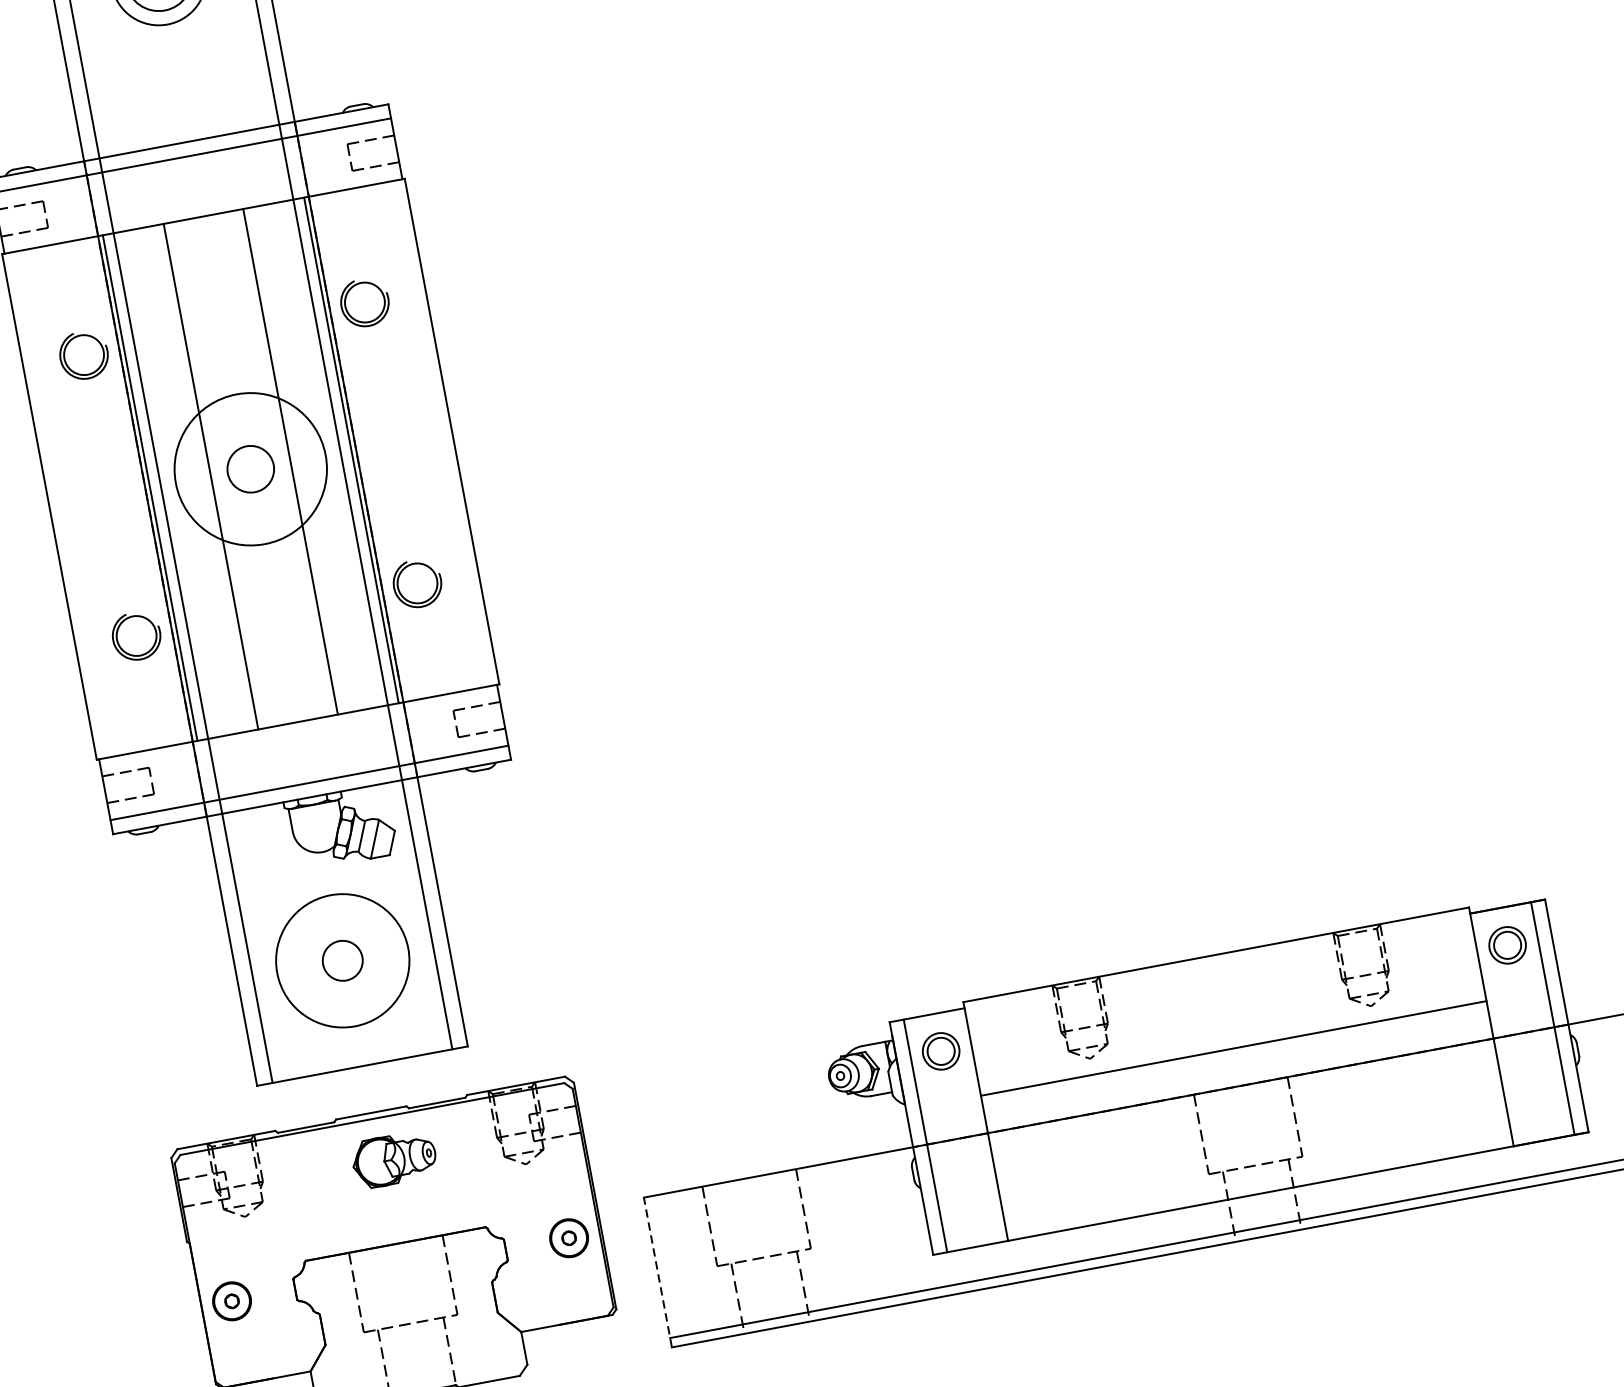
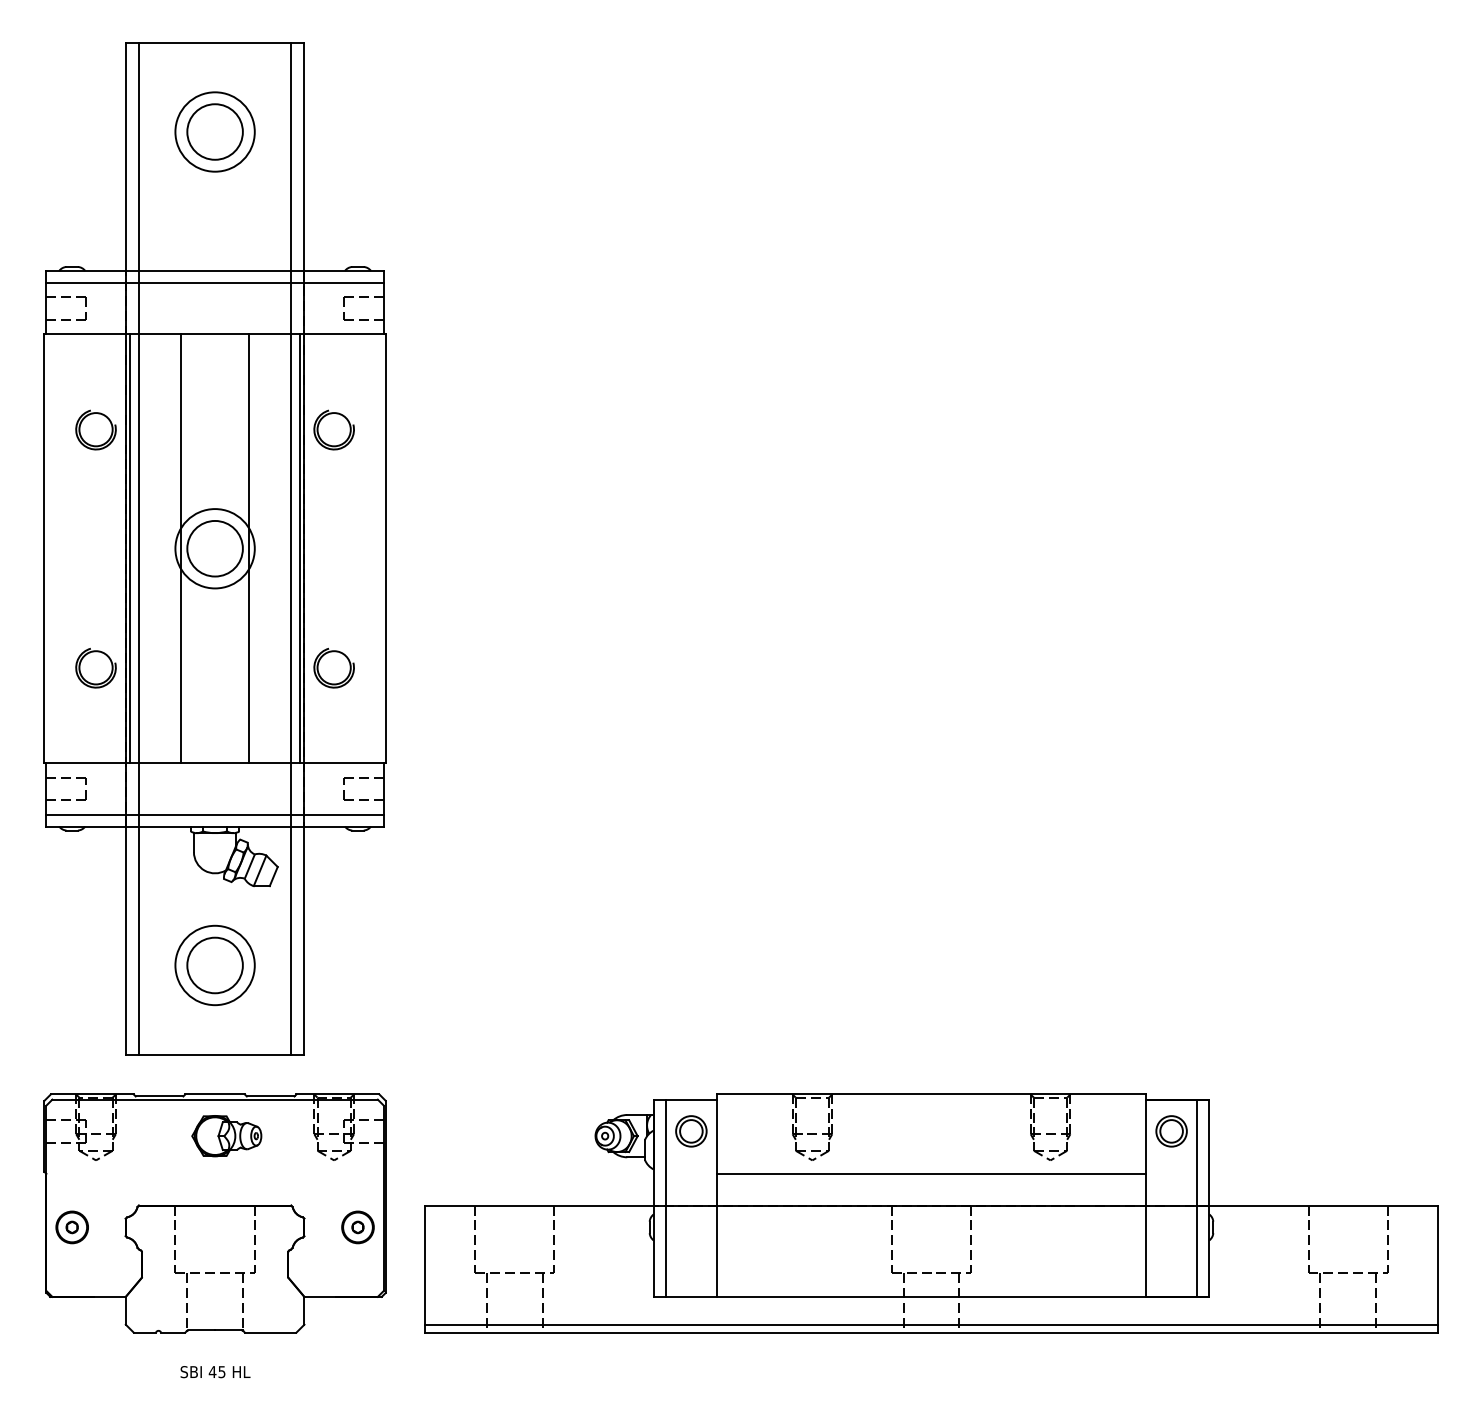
circle: (250, 469) -> (214, 548), size x0.62
circle: (250, 469) -> (214, 548), size x1.43
circle: (342, 960) -> (214, 965), size x0.71
circle: (342, 960) -> (214, 965), size x1.67
line: (658, 1272) -> (425, 1269), dashed -> solid

